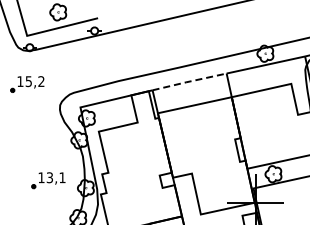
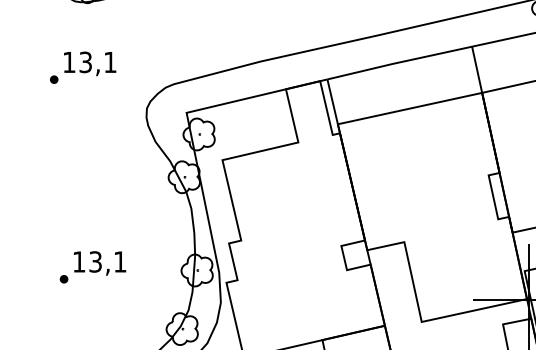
text: (35, 81) -> (98, 62), 15,2 -> 13,1
line: (188, 81) -> (397, 62), dashed -> solid
part: (48, 180) -> (92, 267), moved

